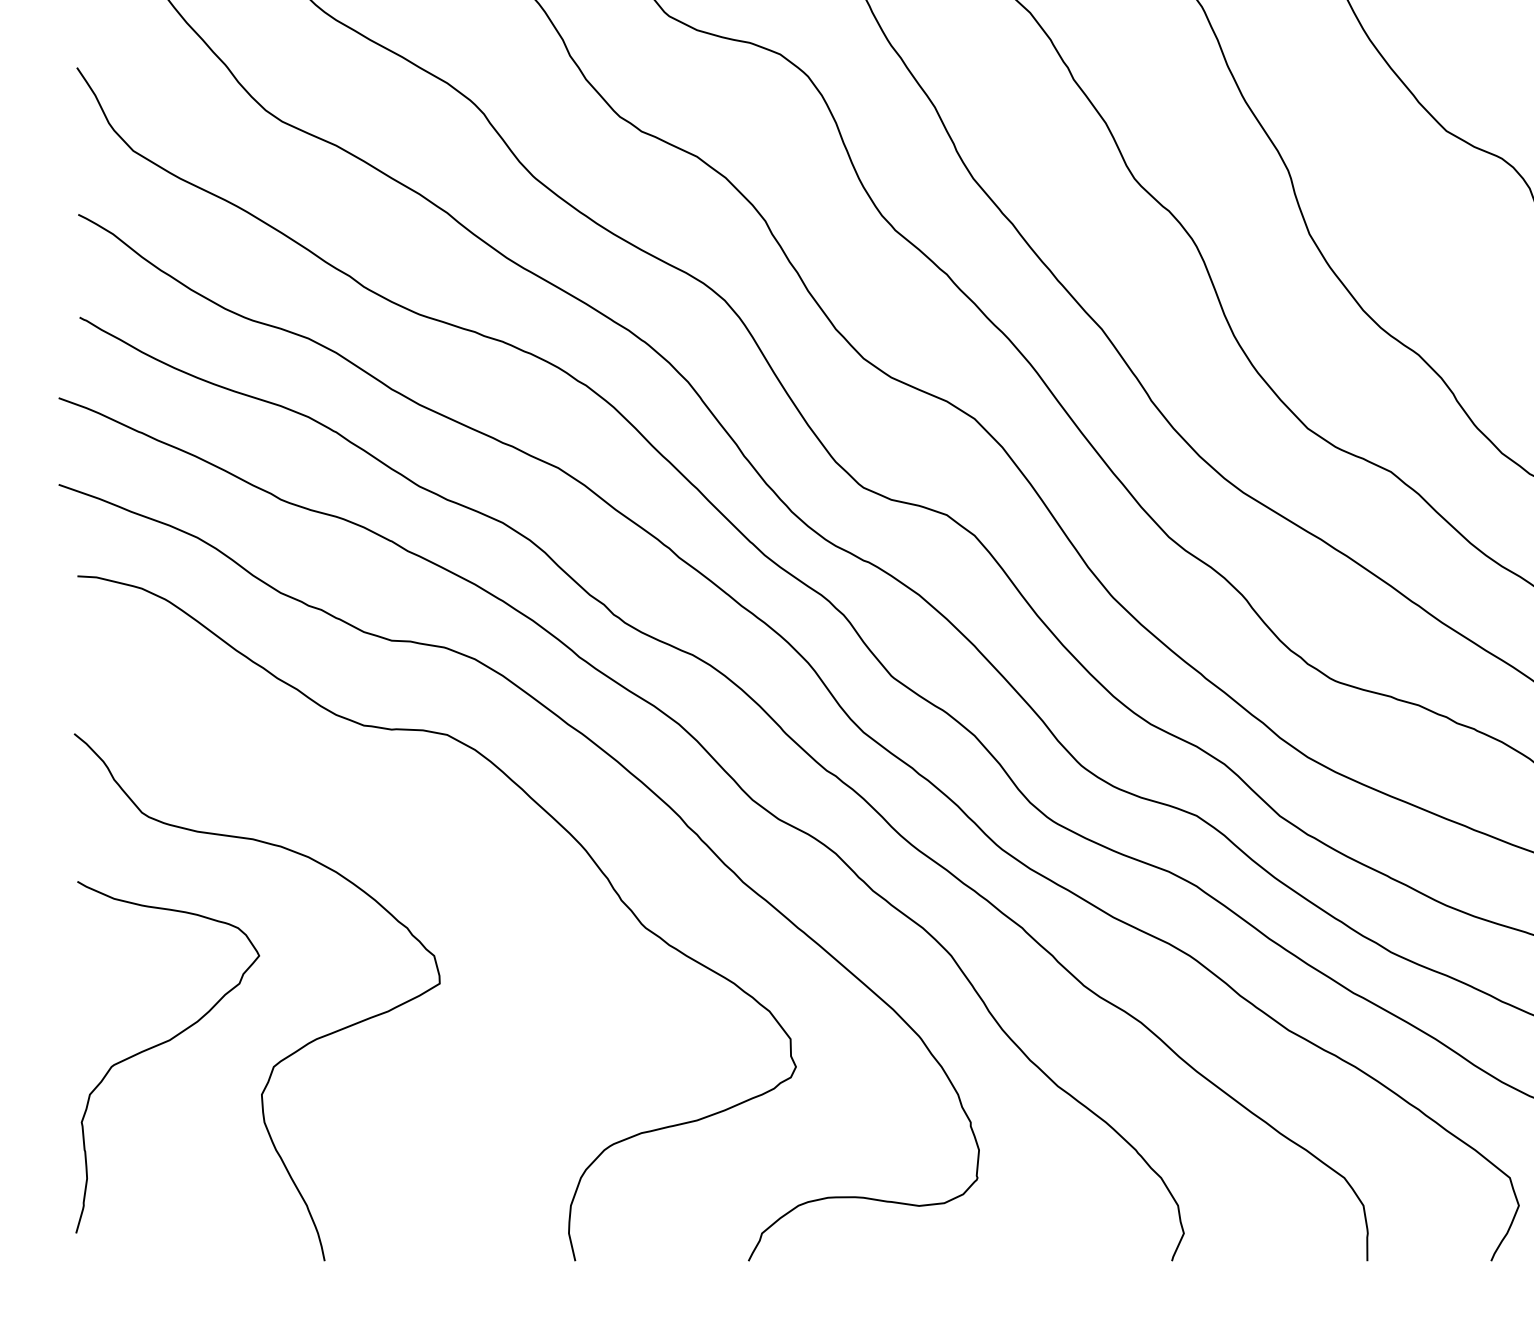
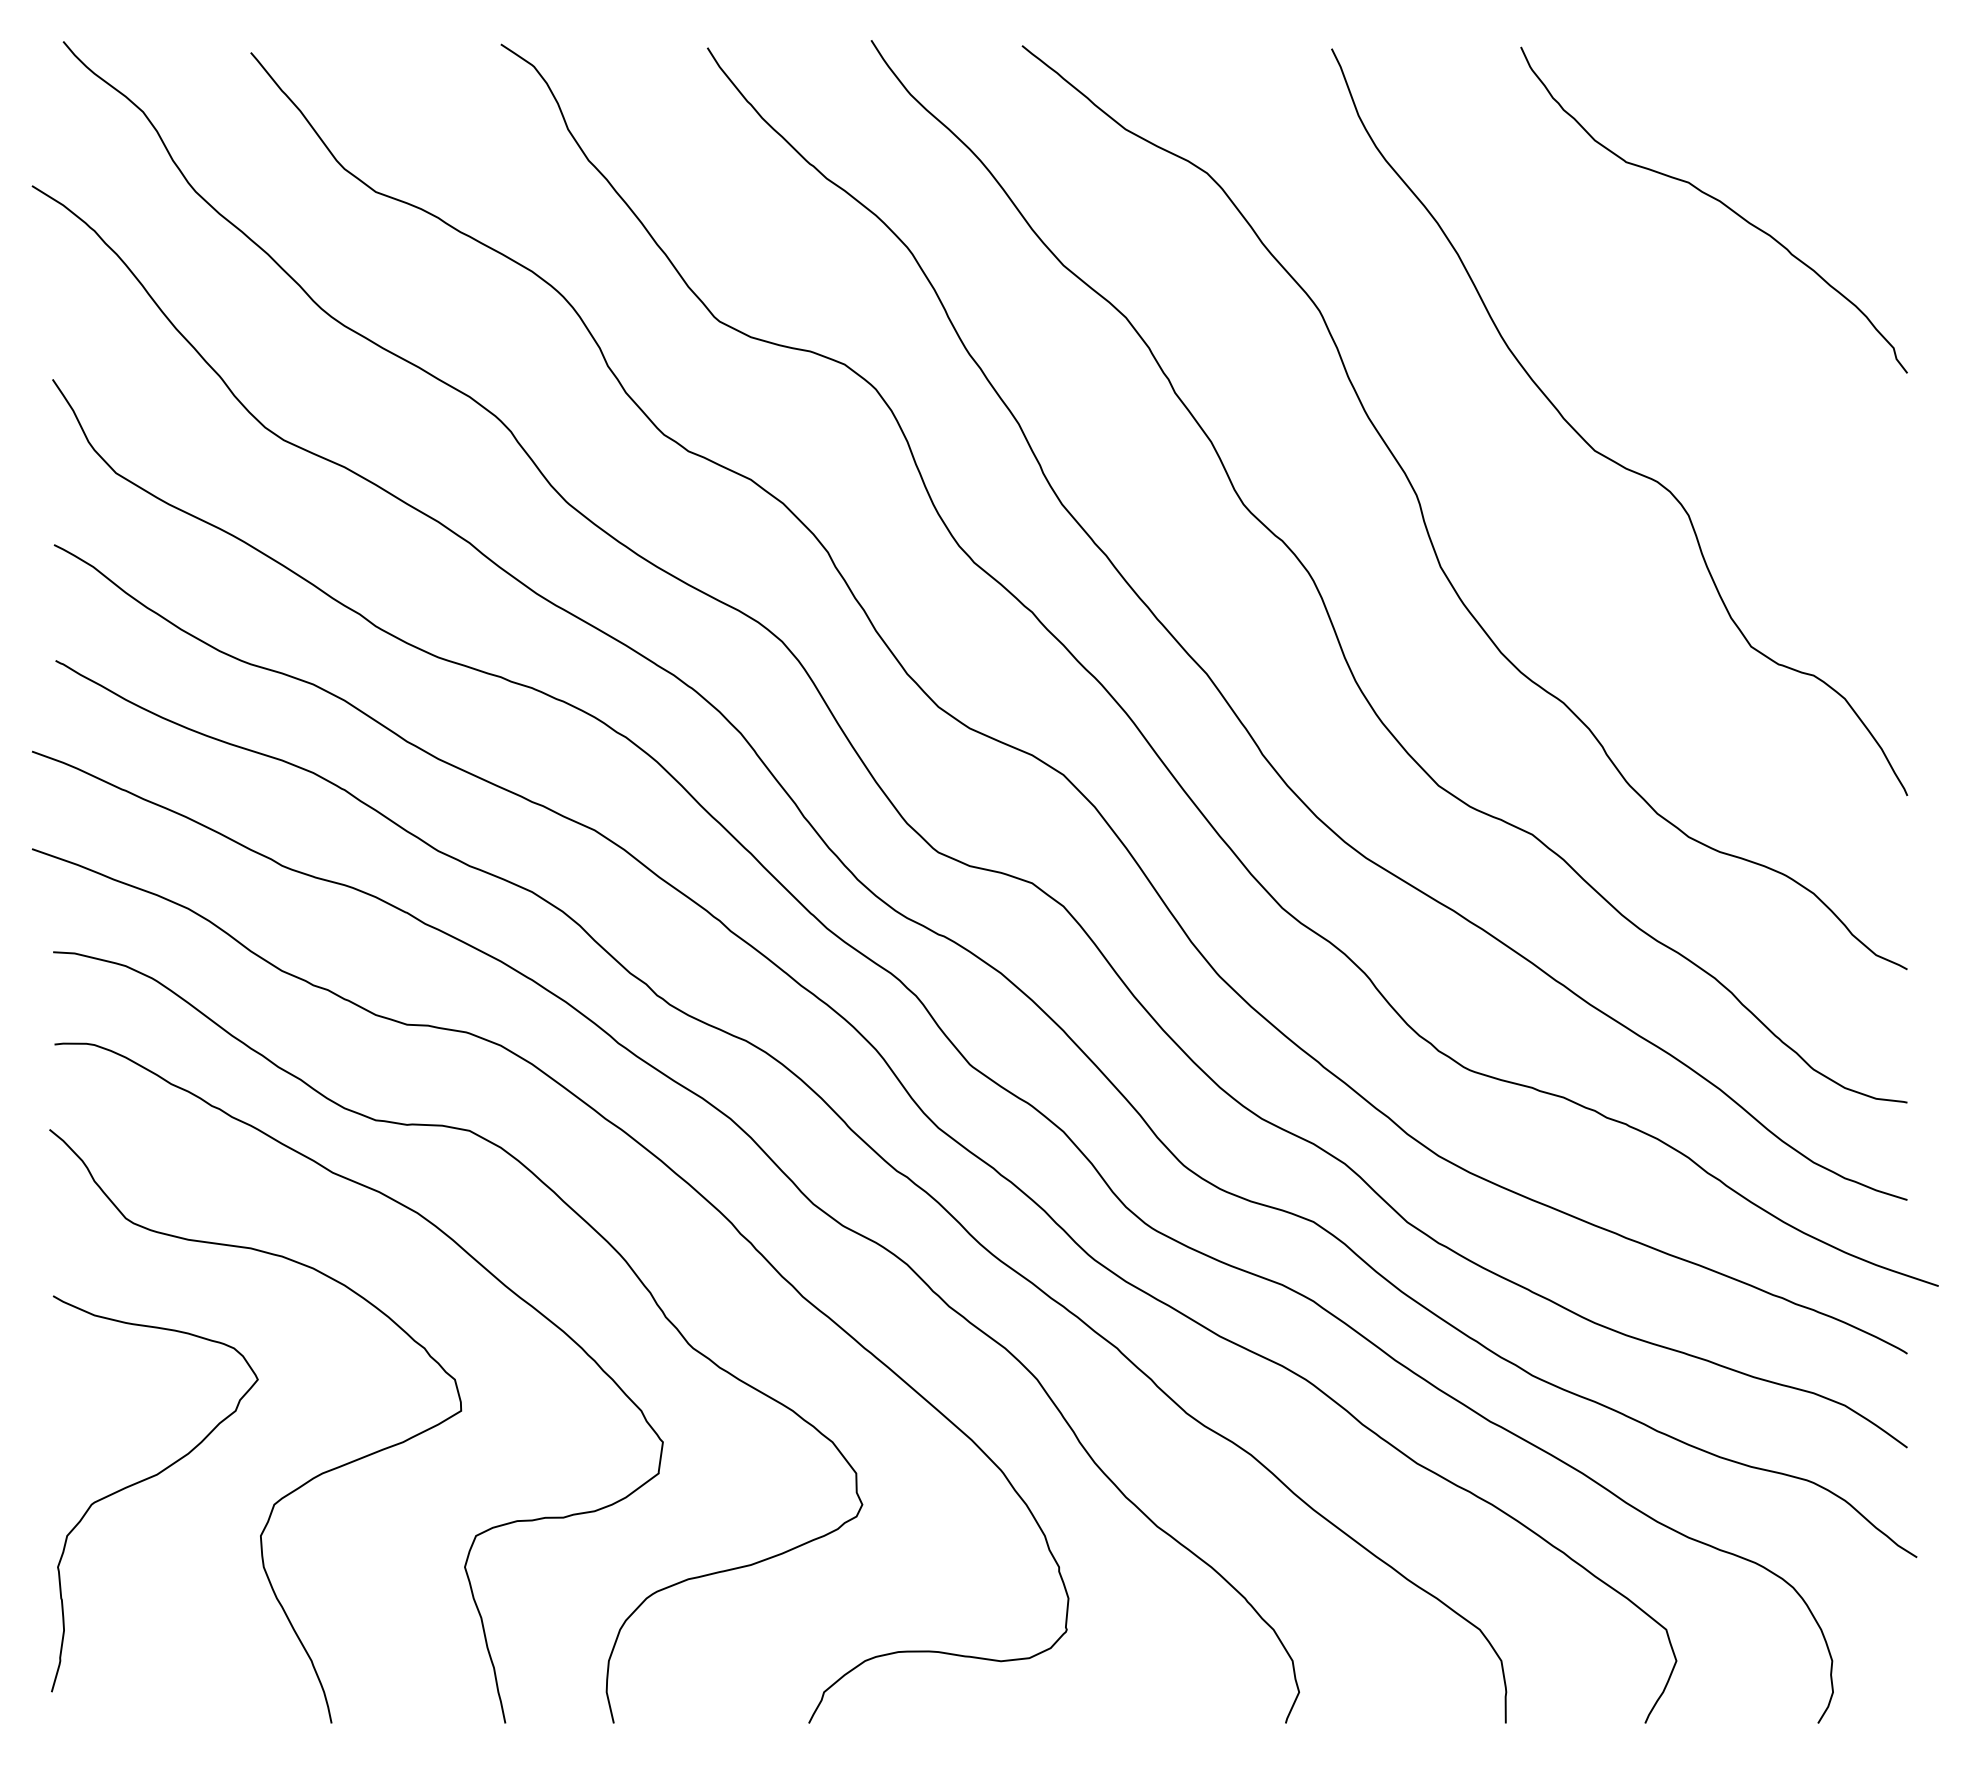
curve: (447, 846) -> (469, 1256), added

